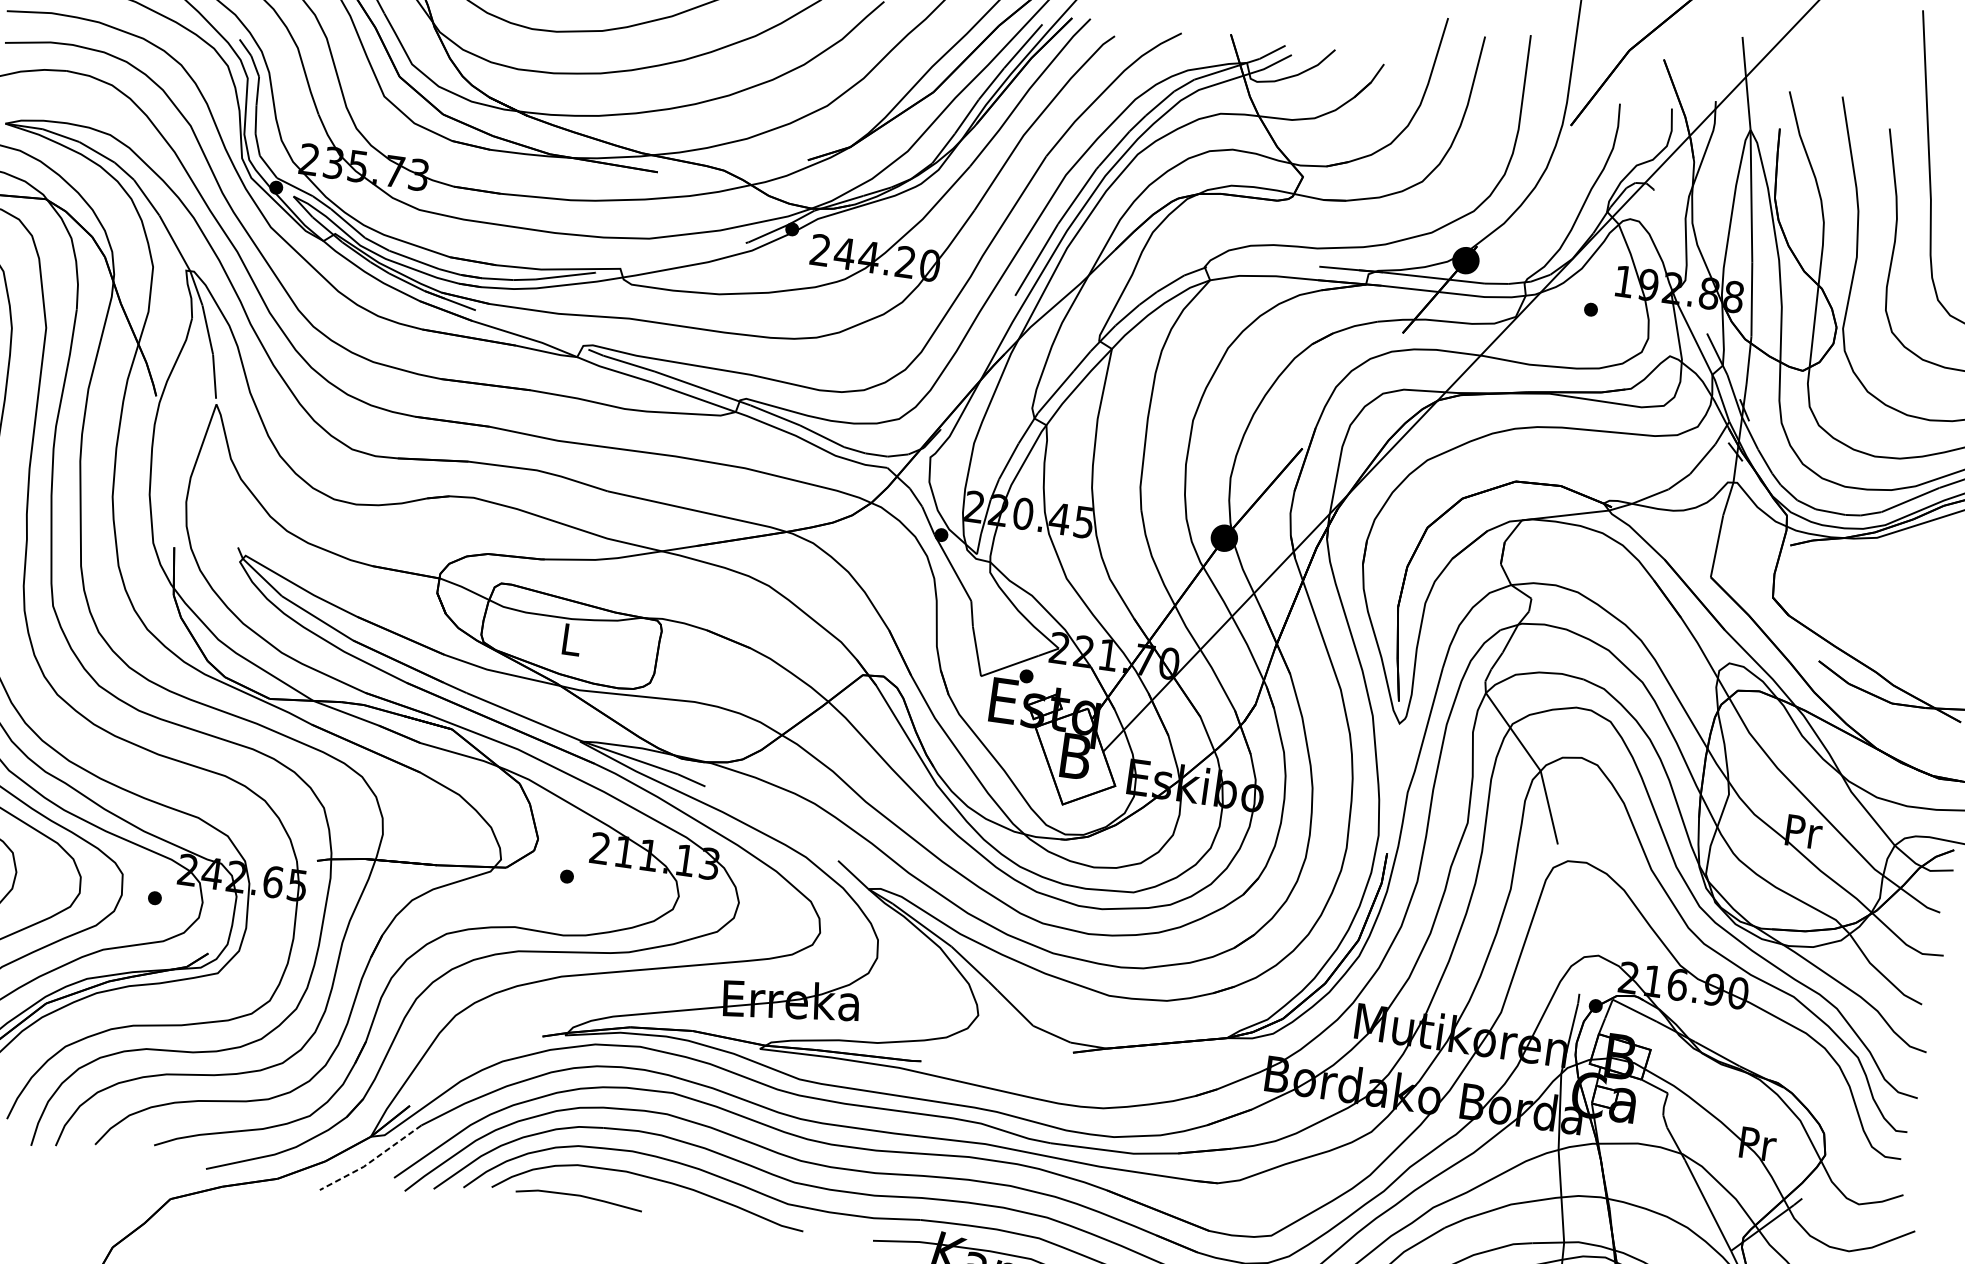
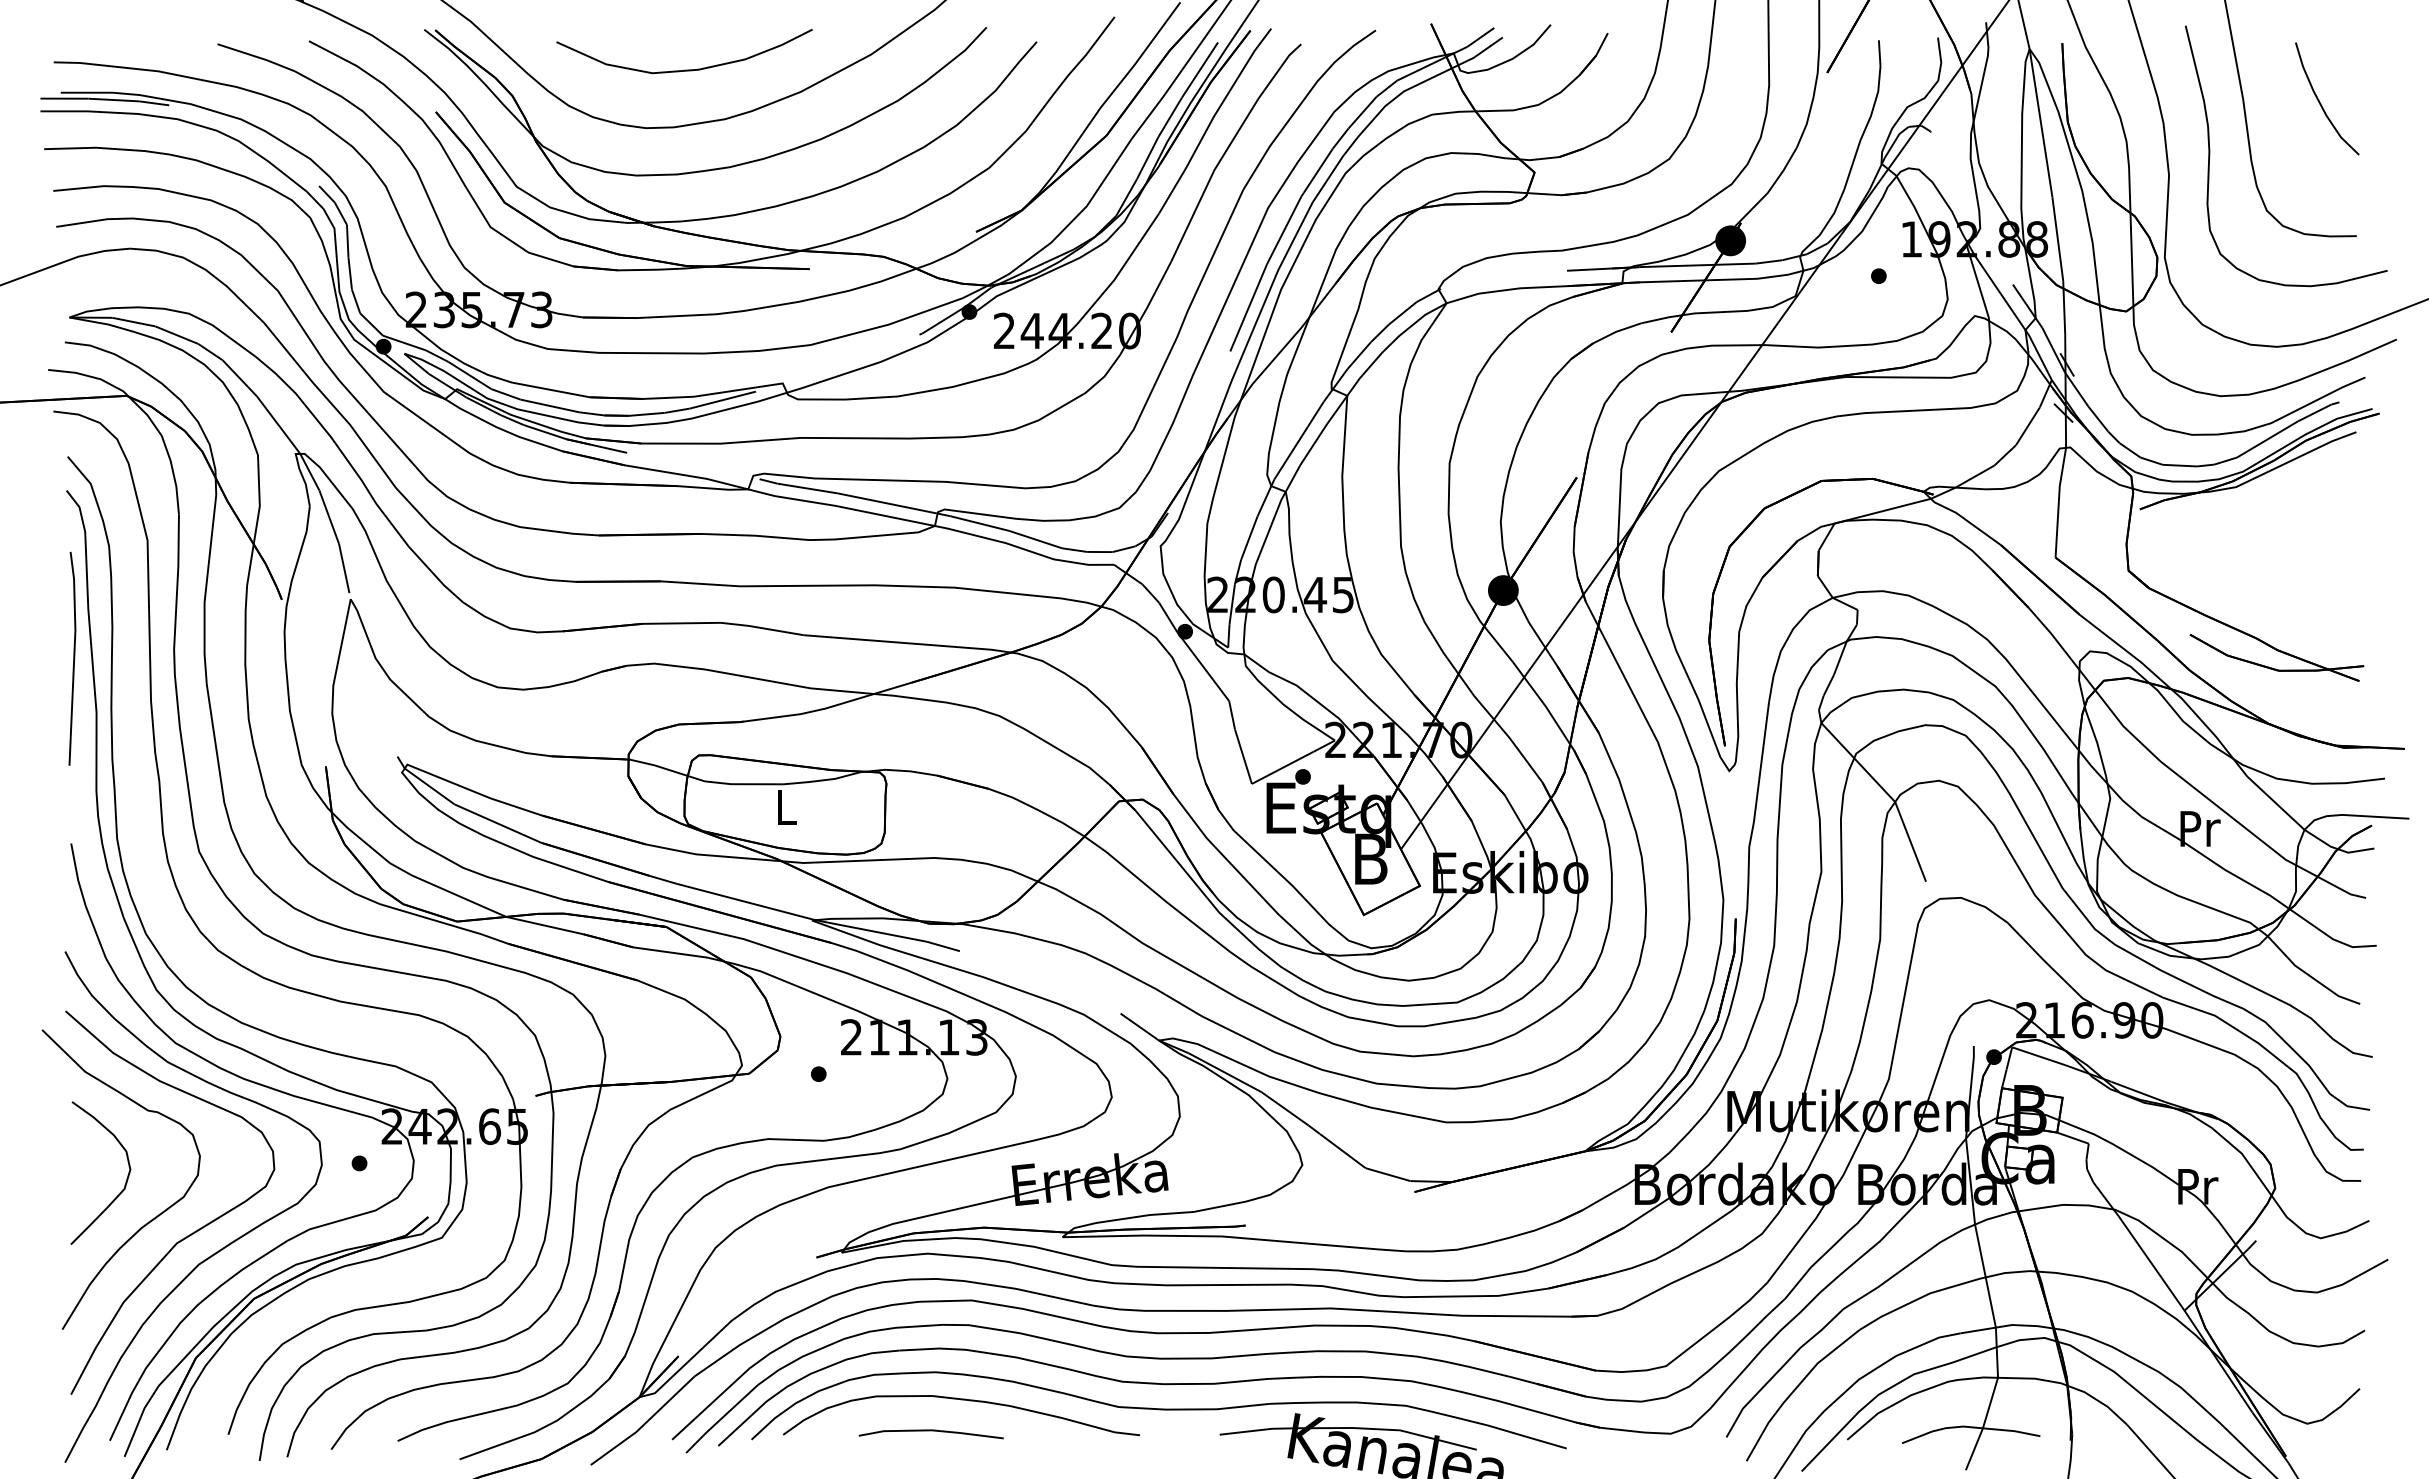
line: (371, 1161) -> (644, 1424), dashed -> solid
line: (578, 1196) -> (930, 1431), moved

